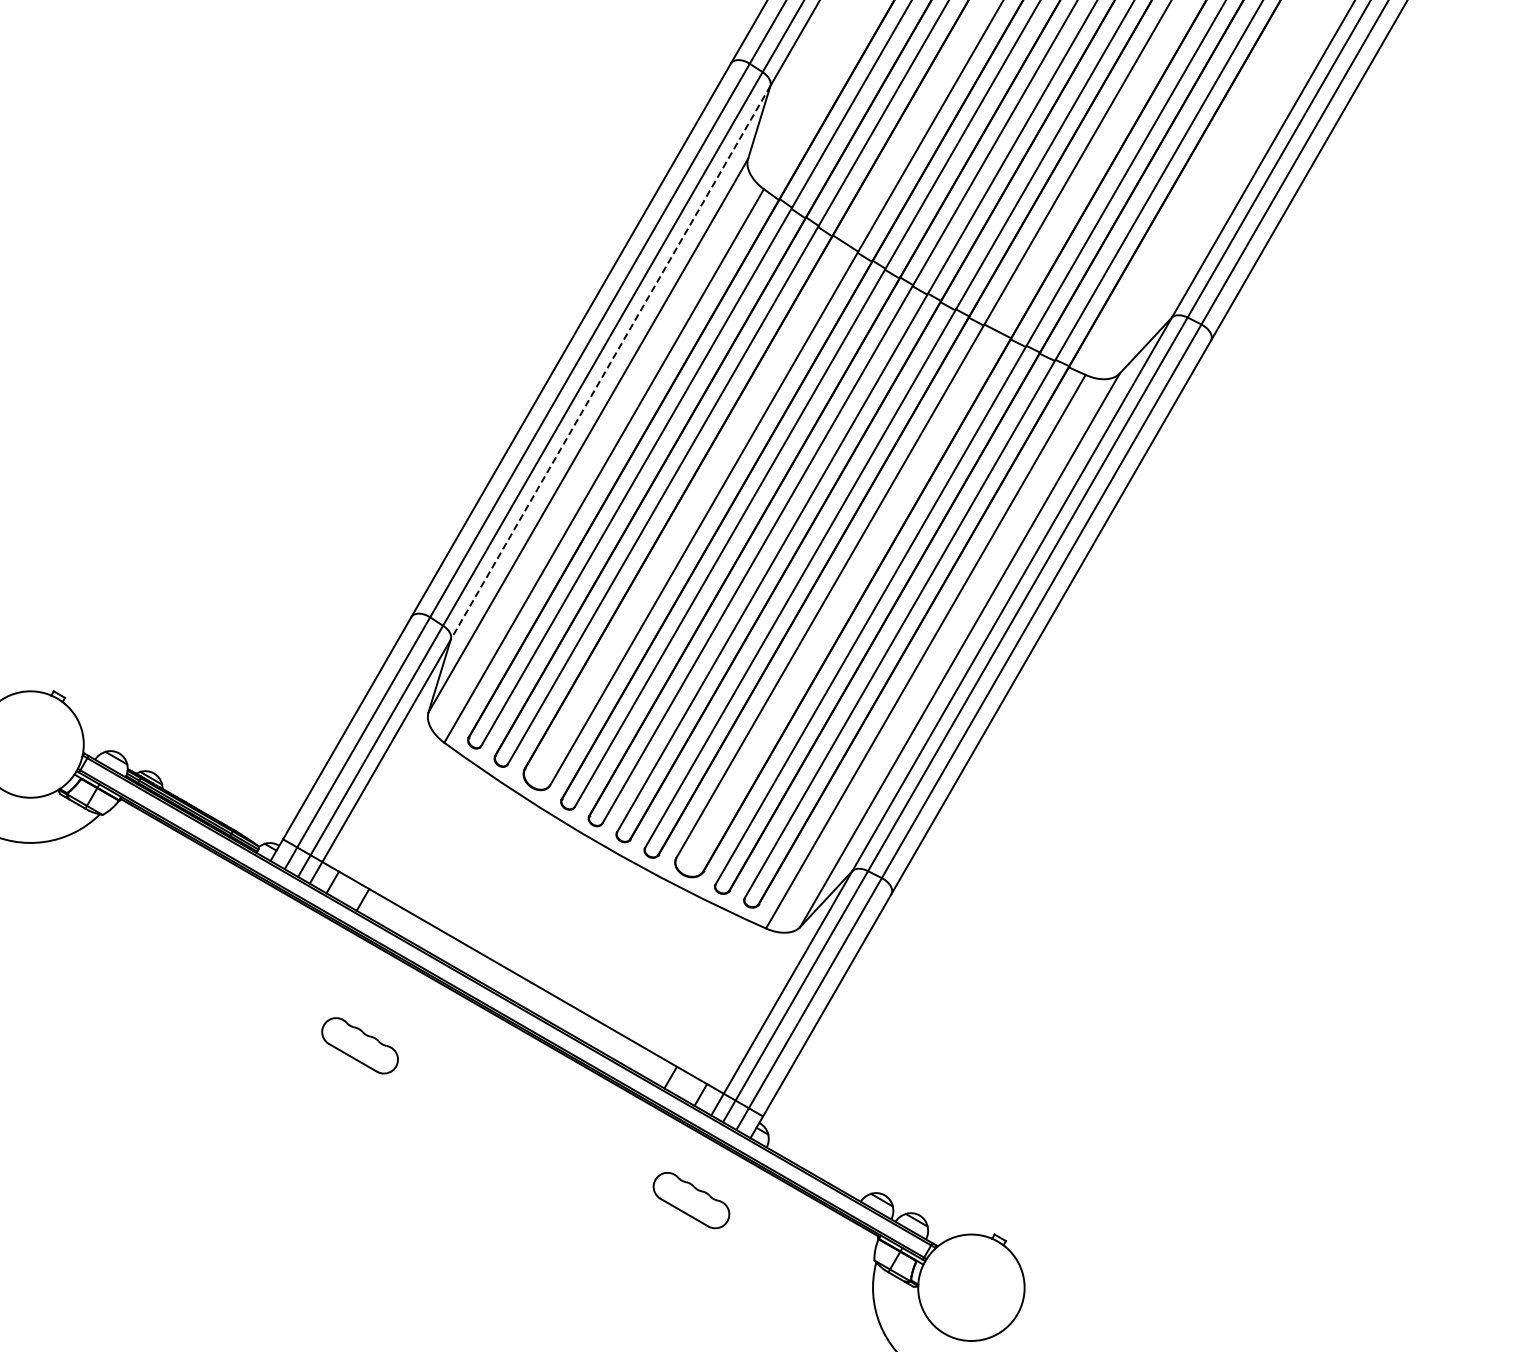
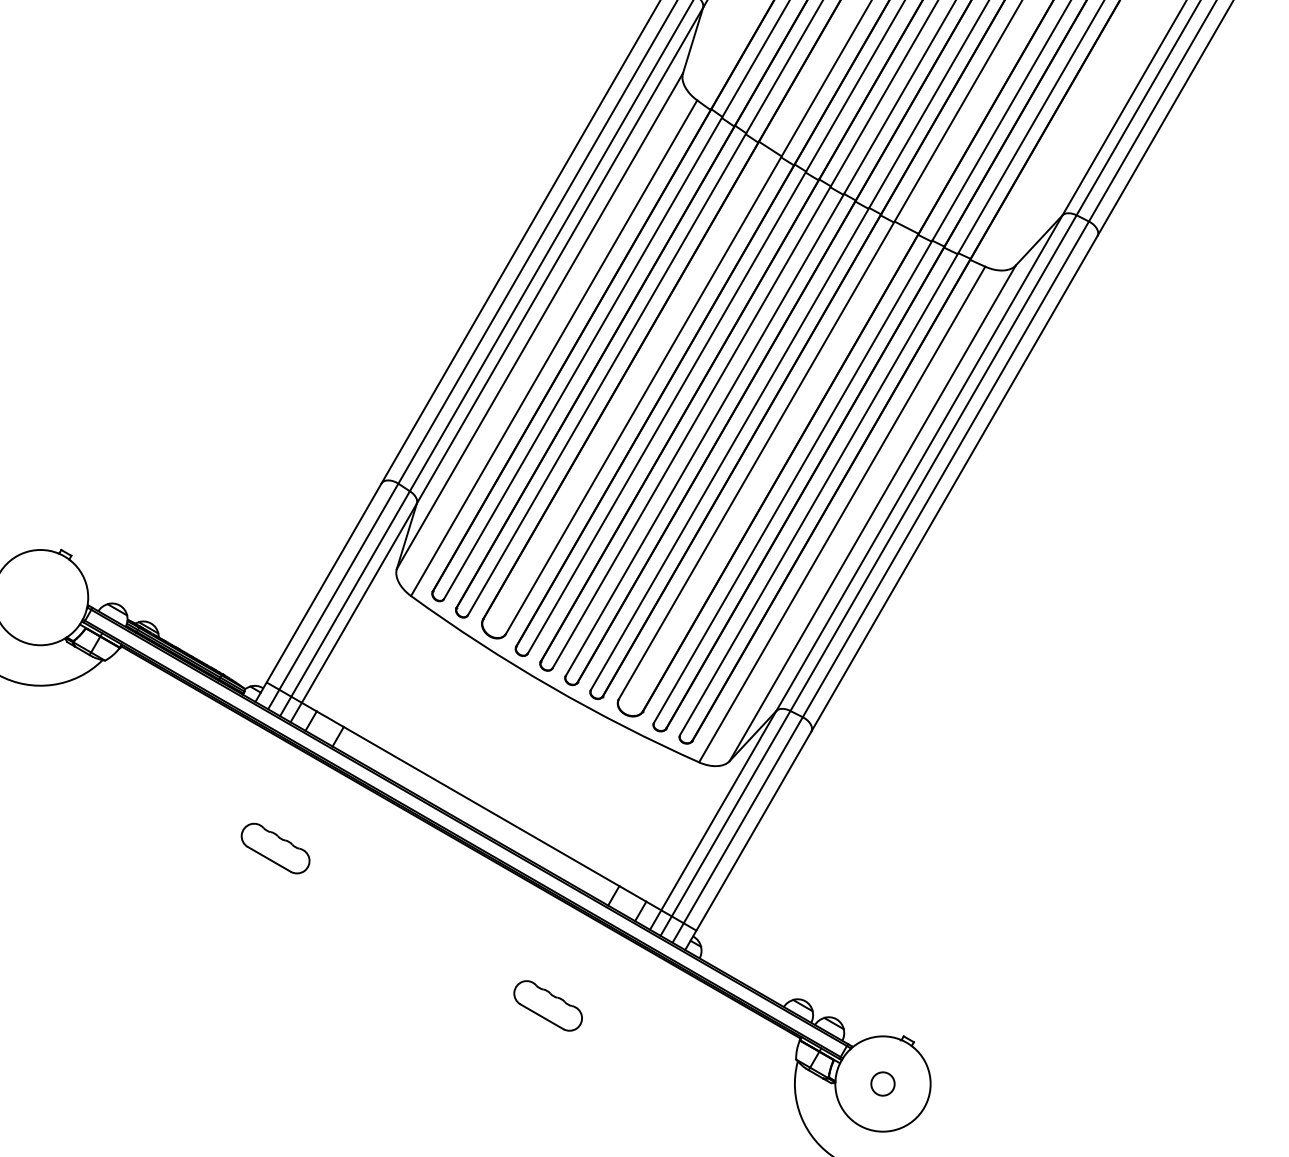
line: (610, 362) -> (559, 255), dashed -> solid
part: (359, 1045) -> (275, 848), moved
part: (691, 1200) -> (548, 1005), moved
circle: (971, 1287) -> (883, 1083), added

